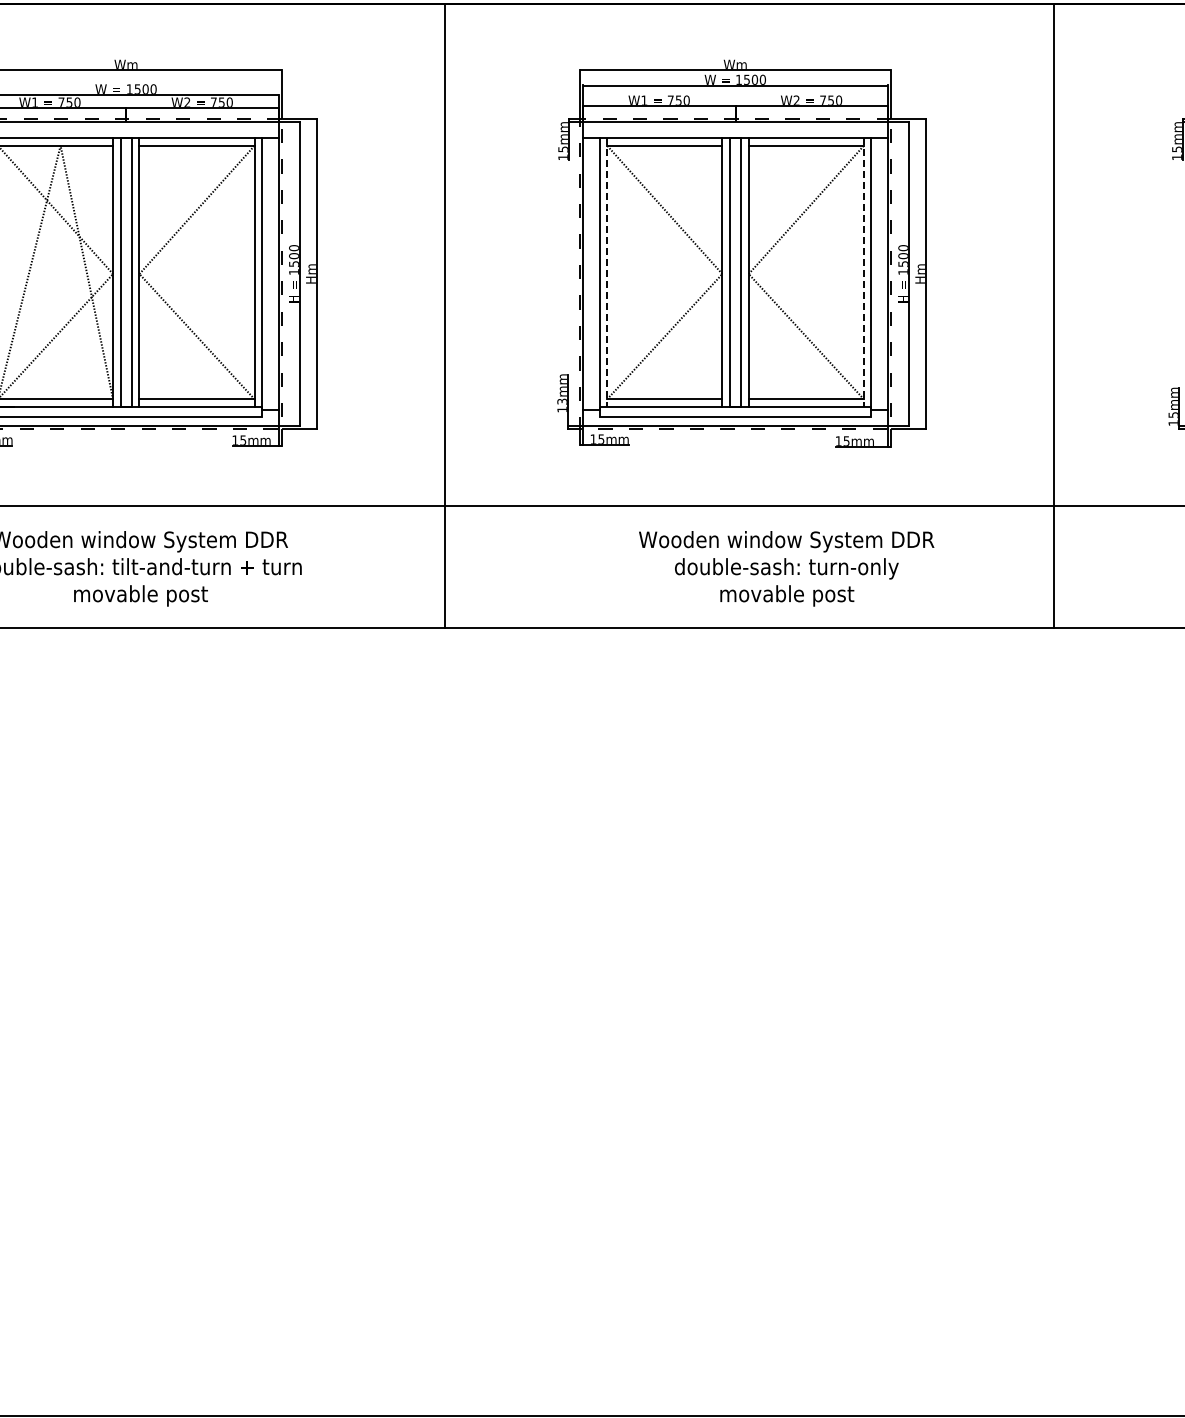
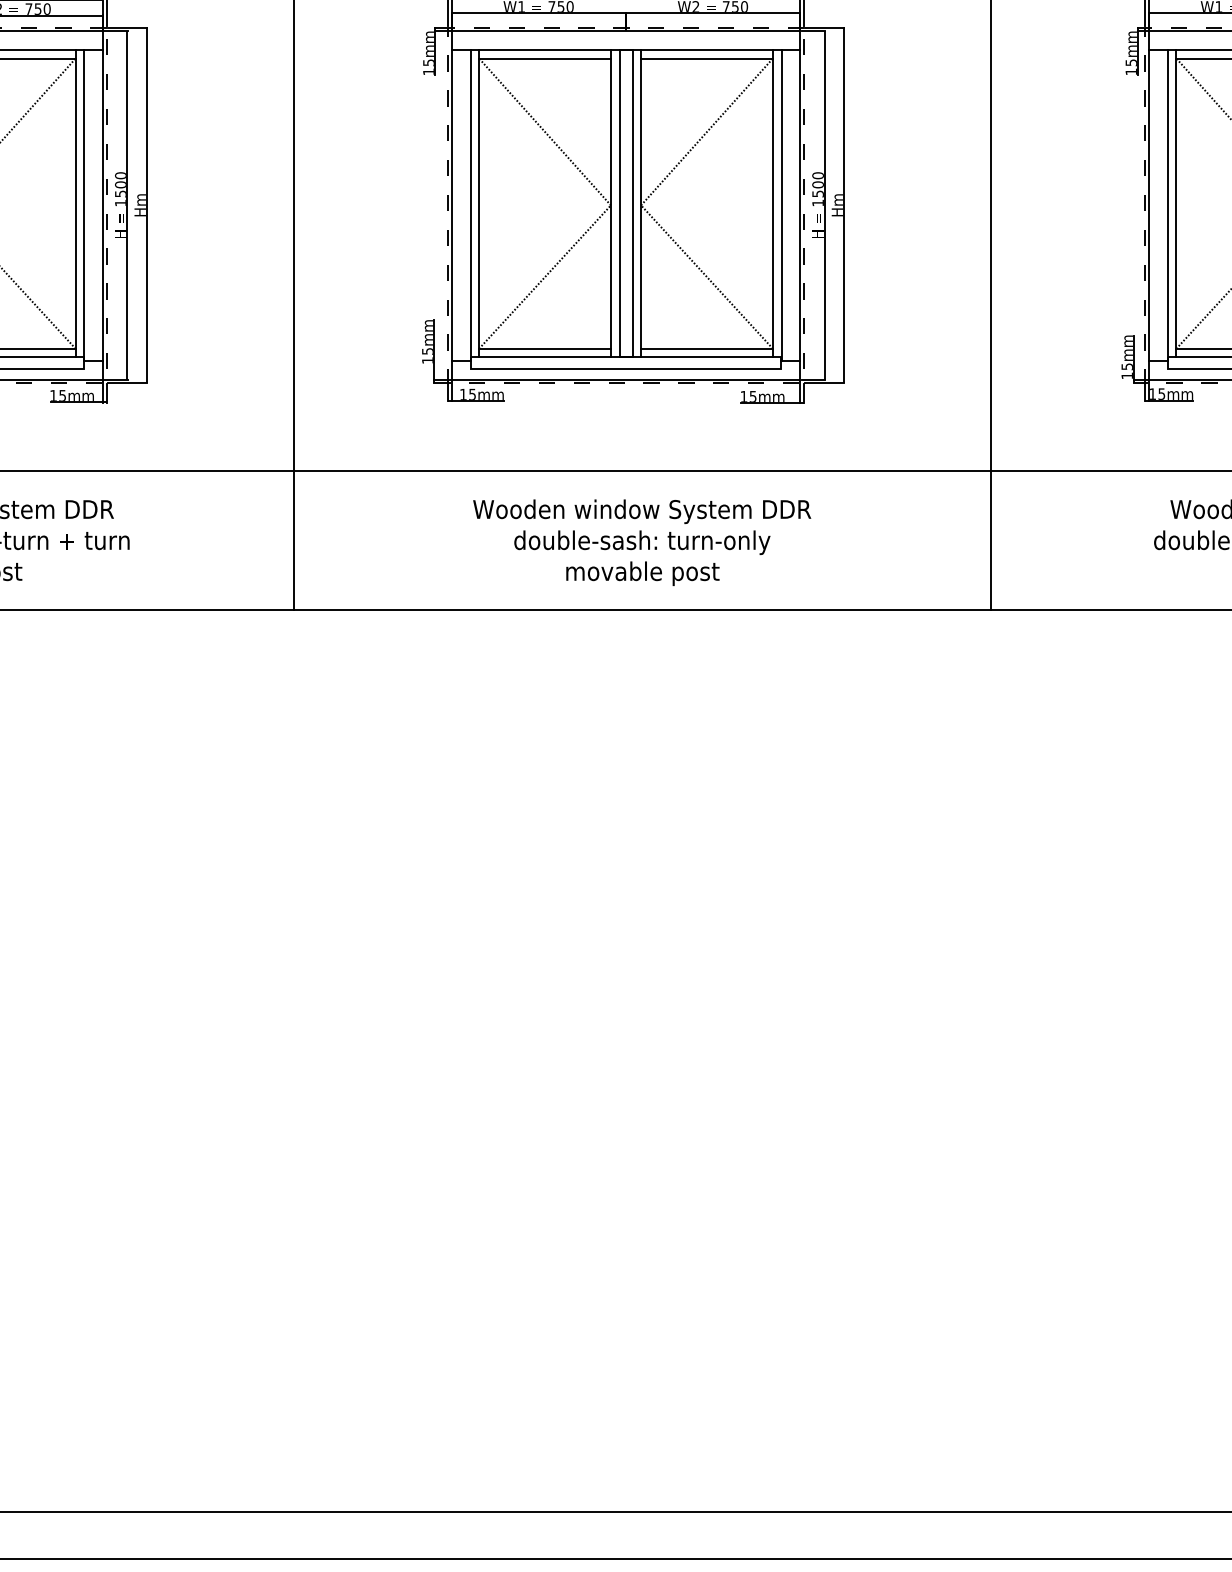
line: (607, 273) -> (479, 204), dashed -> solid
line: (863, 273) -> (772, 204), dashed -> solid
text: (561, 401) -> (426, 351), 13mm -> 15mm
text: (786, 568) -> (641, 542), moved

